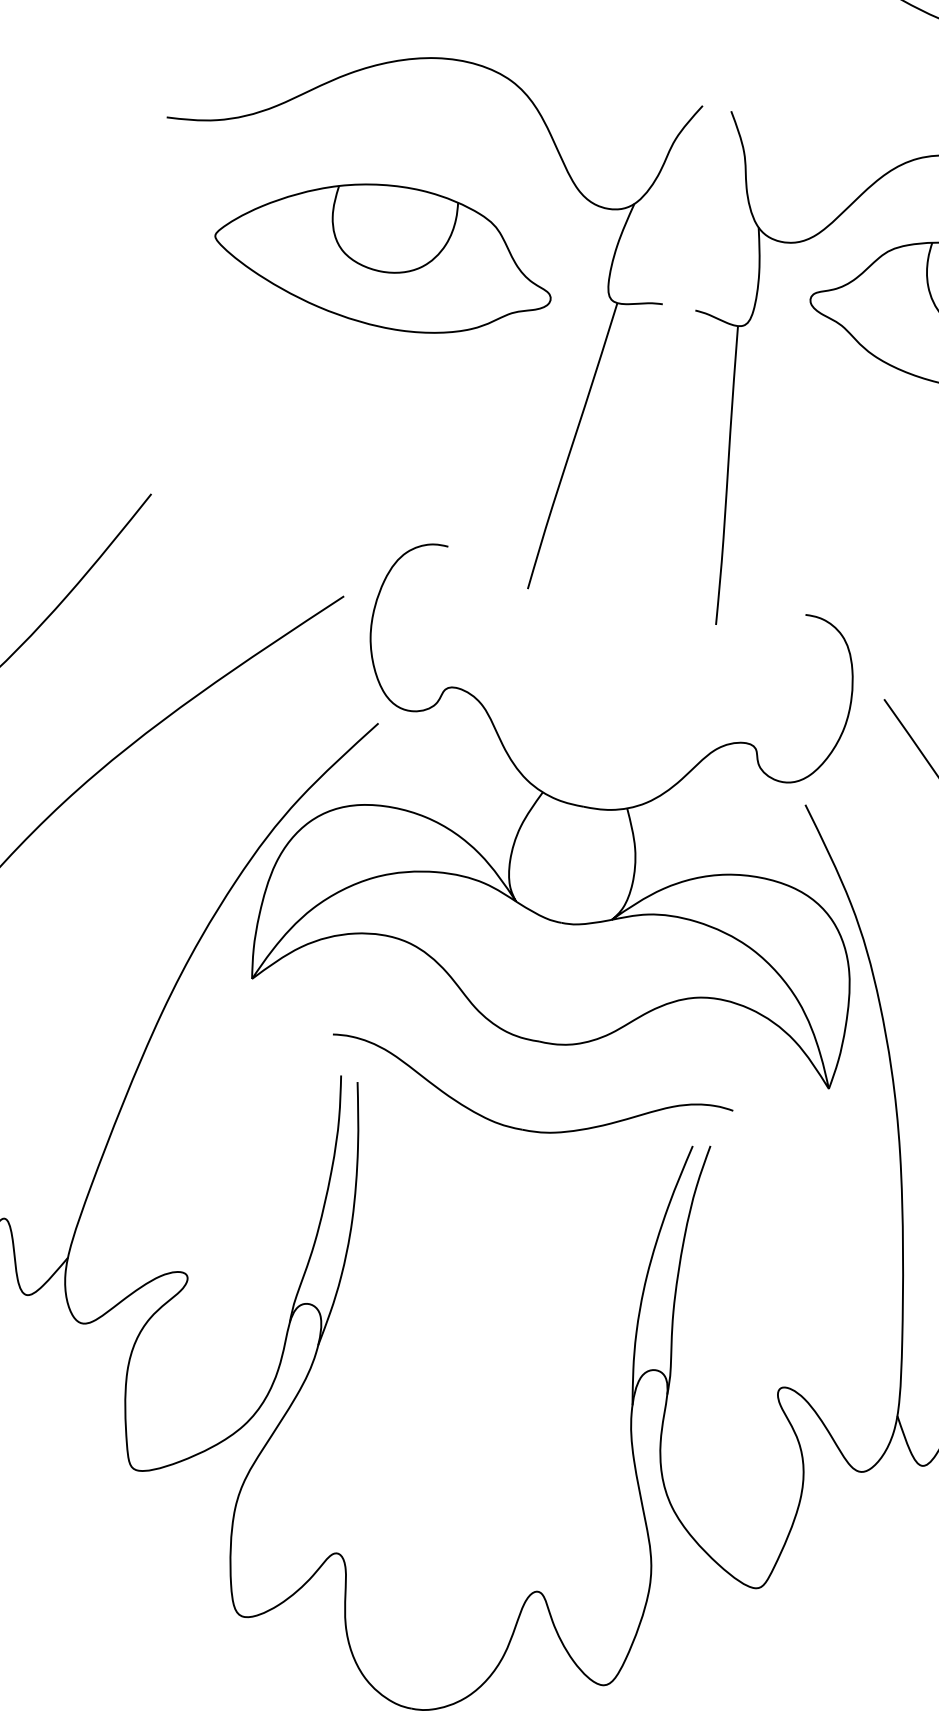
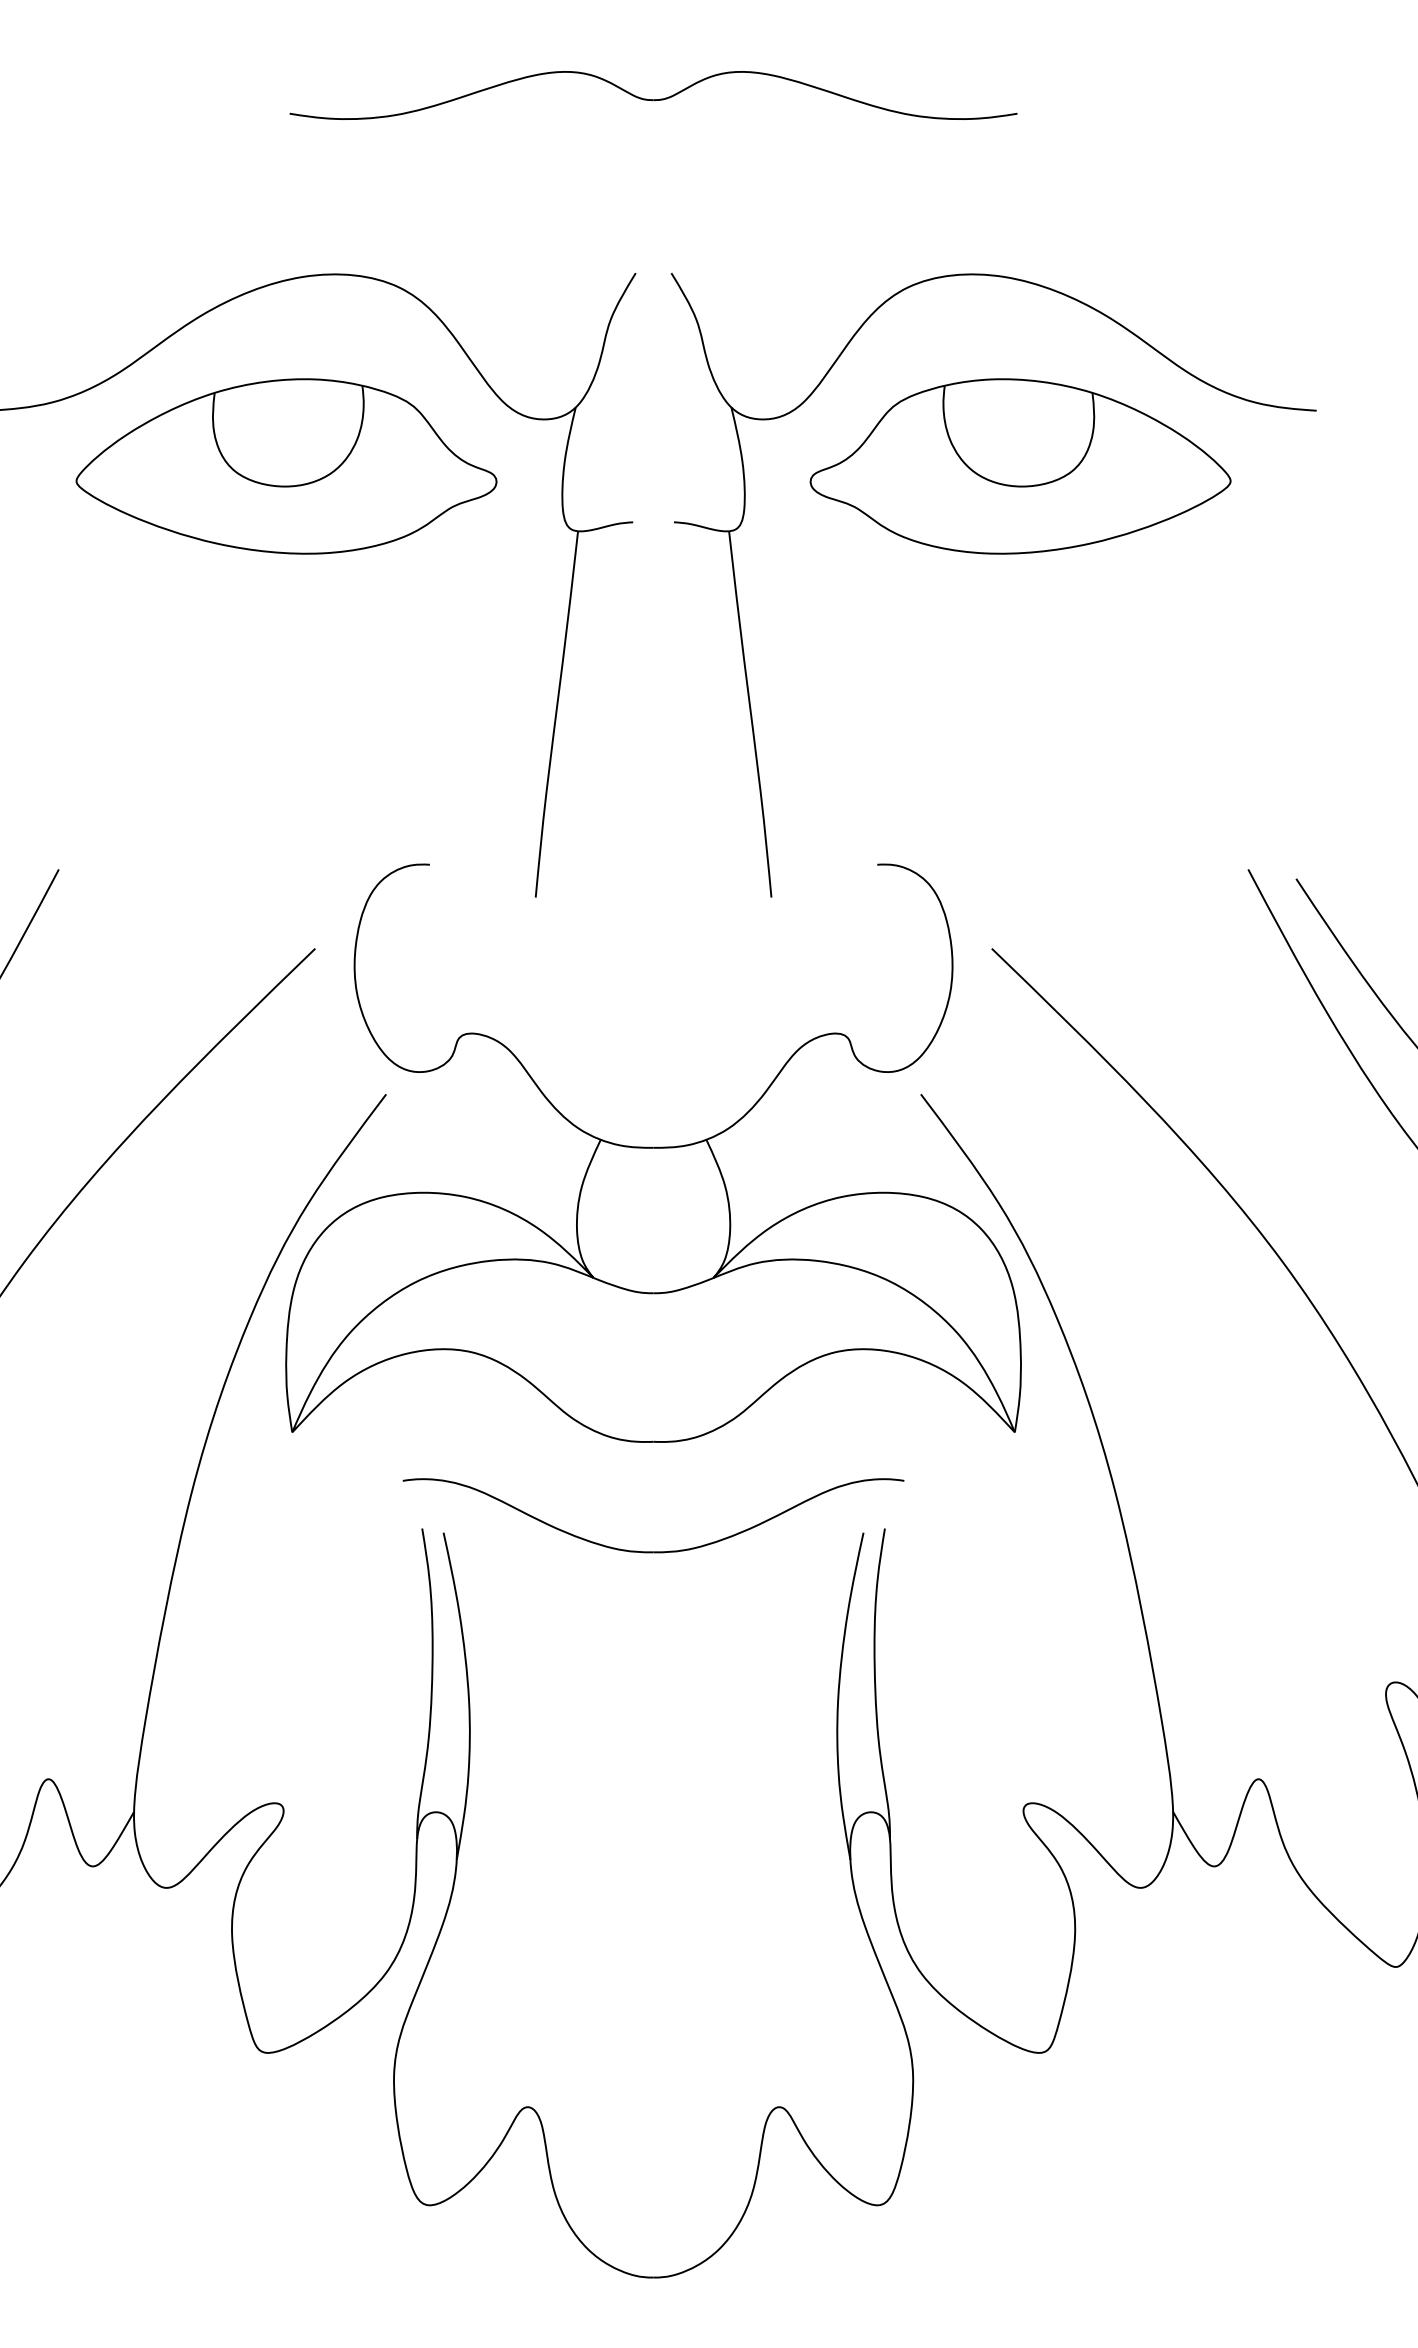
part: (385, 255) -> (286, 466), moved

